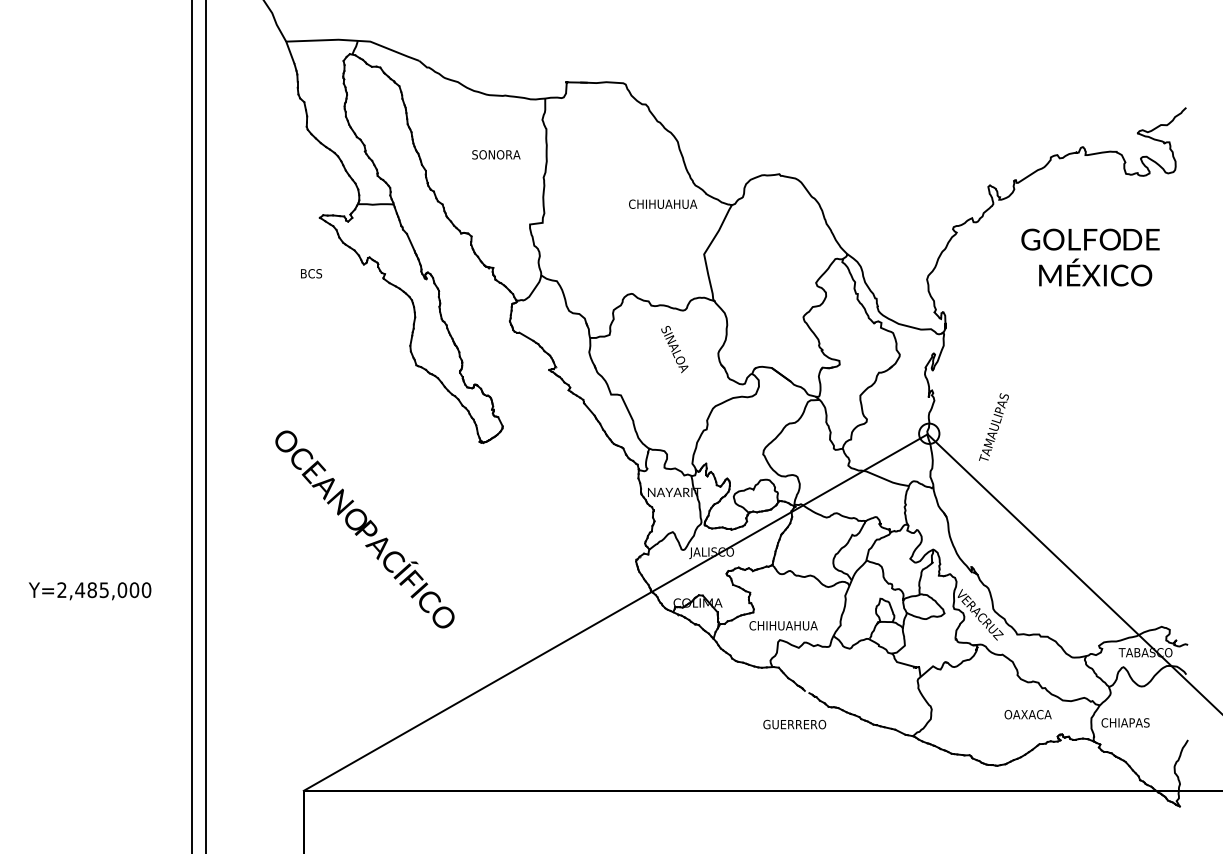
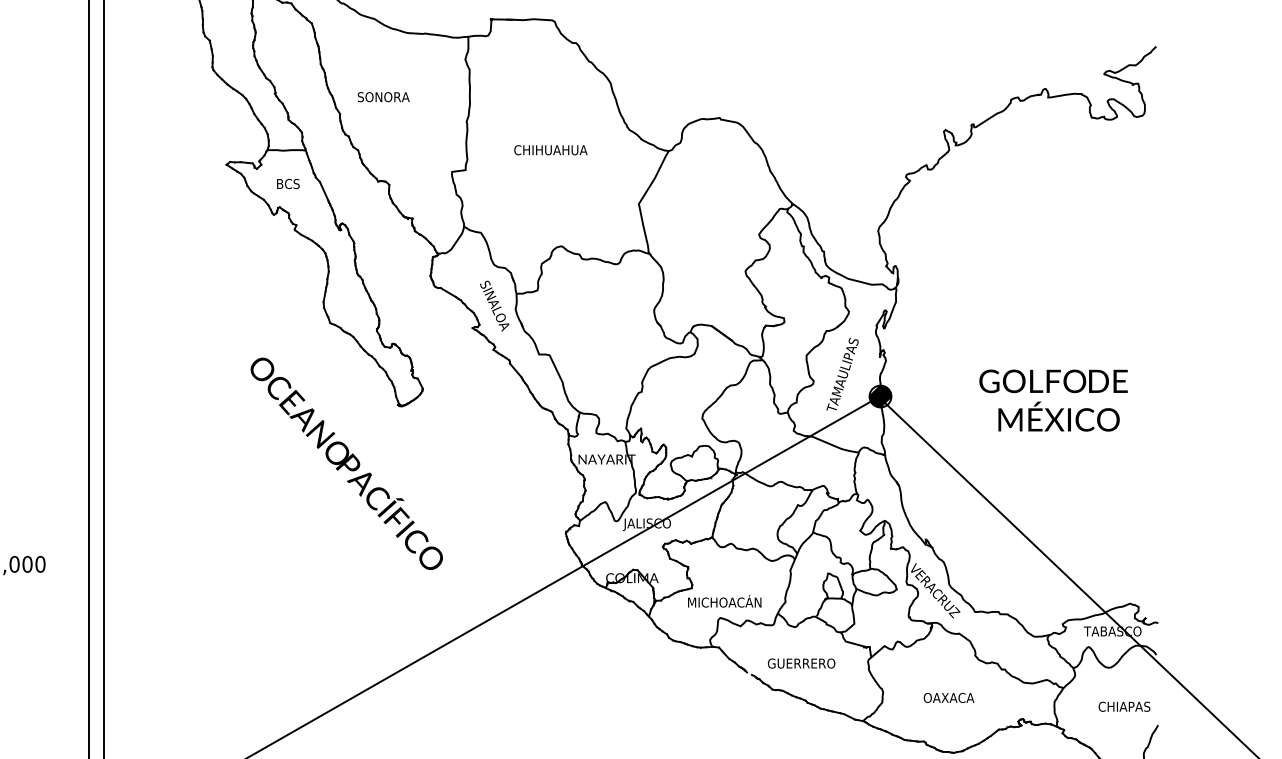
text: (496, 154) -> (383, 96), moved
text: (663, 203) -> (551, 149), moved
text: (1090, 257) -> (1053, 400), moved
text: (311, 273) -> (288, 183), moved
text: (674, 349) -> (494, 306), moved
text: (993, 426) -> (842, 373), moved
hatch: (929, 433) -> (880, 396), added
text: (364, 529) -> (346, 463), moved
text: (783, 624) -> (724, 601), CHIHUAHUA -> MICHOACÁN
text: (1027, 714) -> (948, 697), moved
text: (1125, 722) -> (1124, 706), moved
text: (794, 724) -> (801, 663), moved

